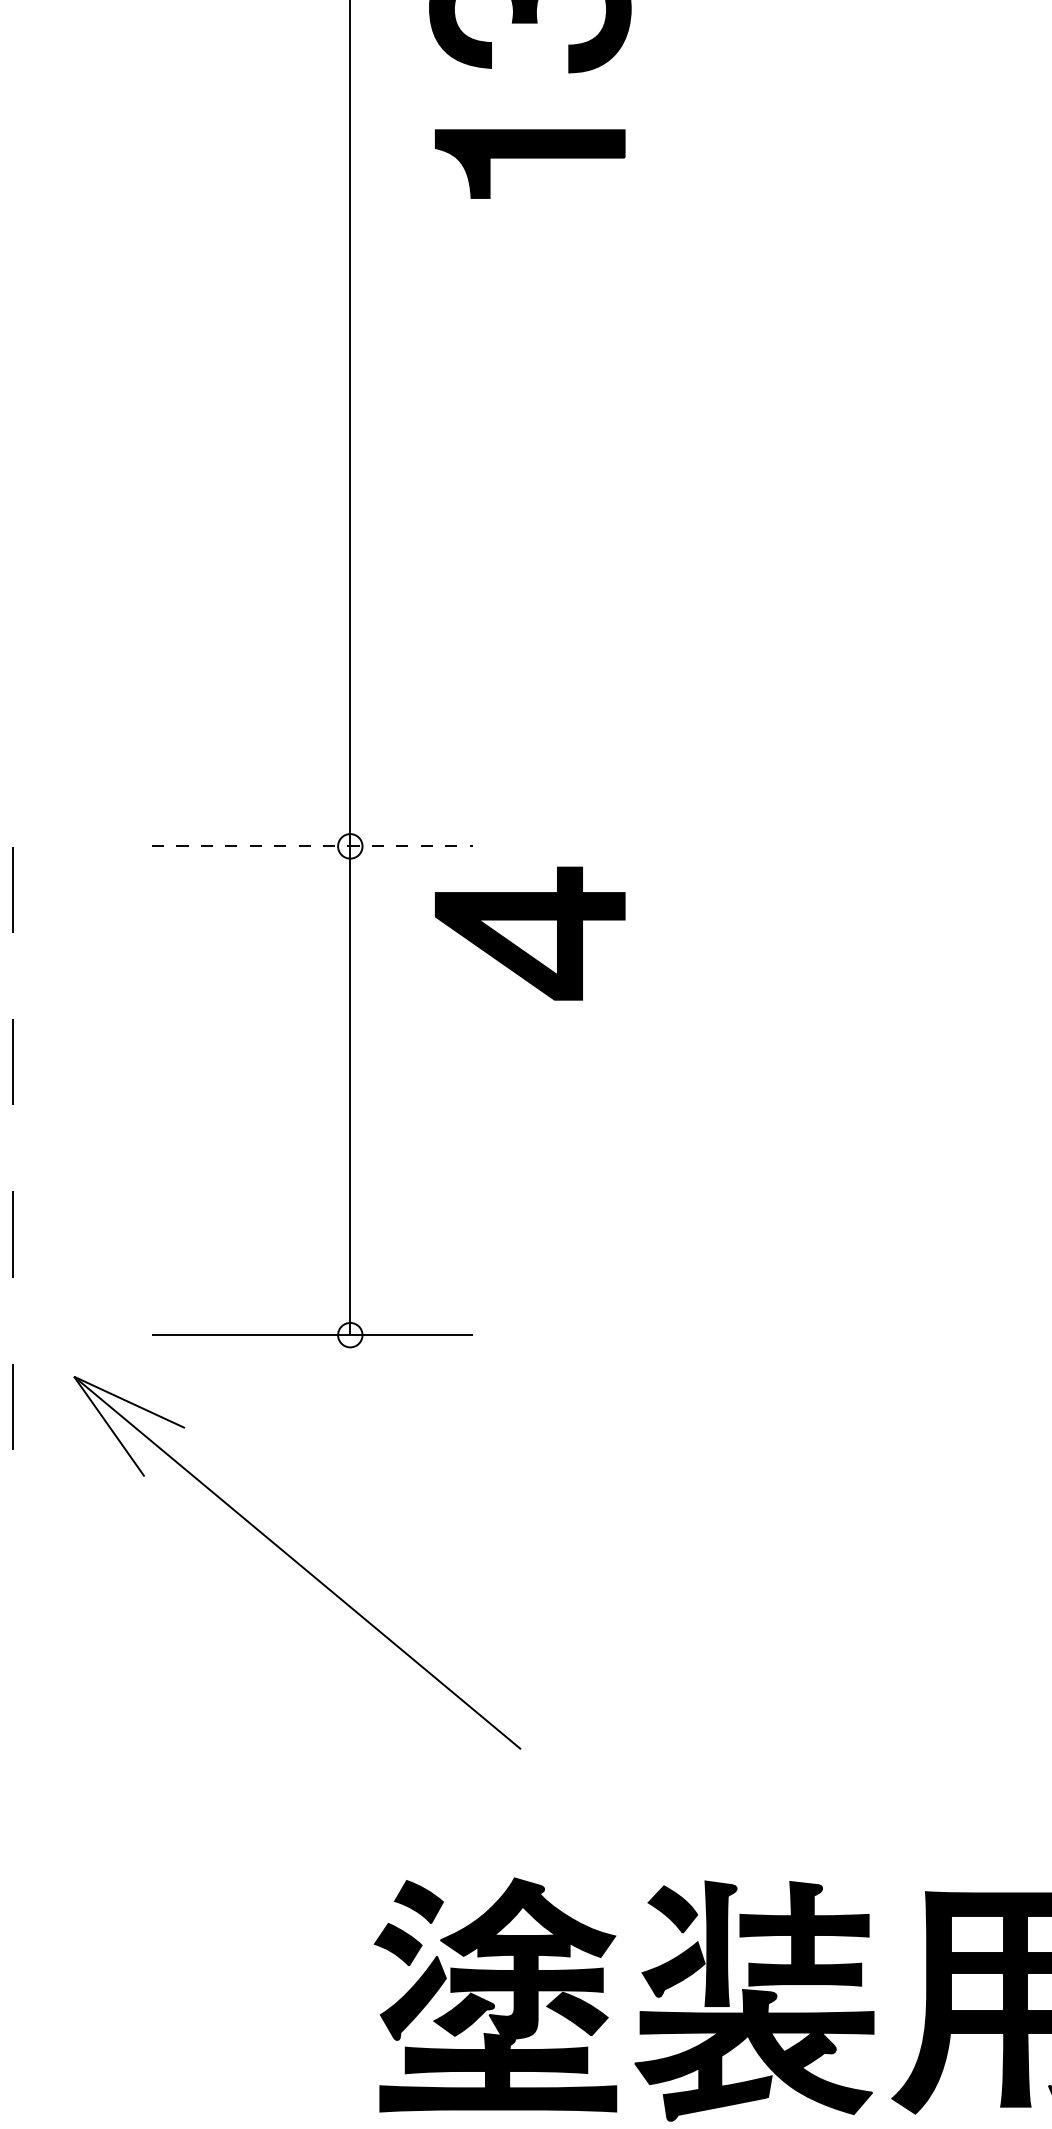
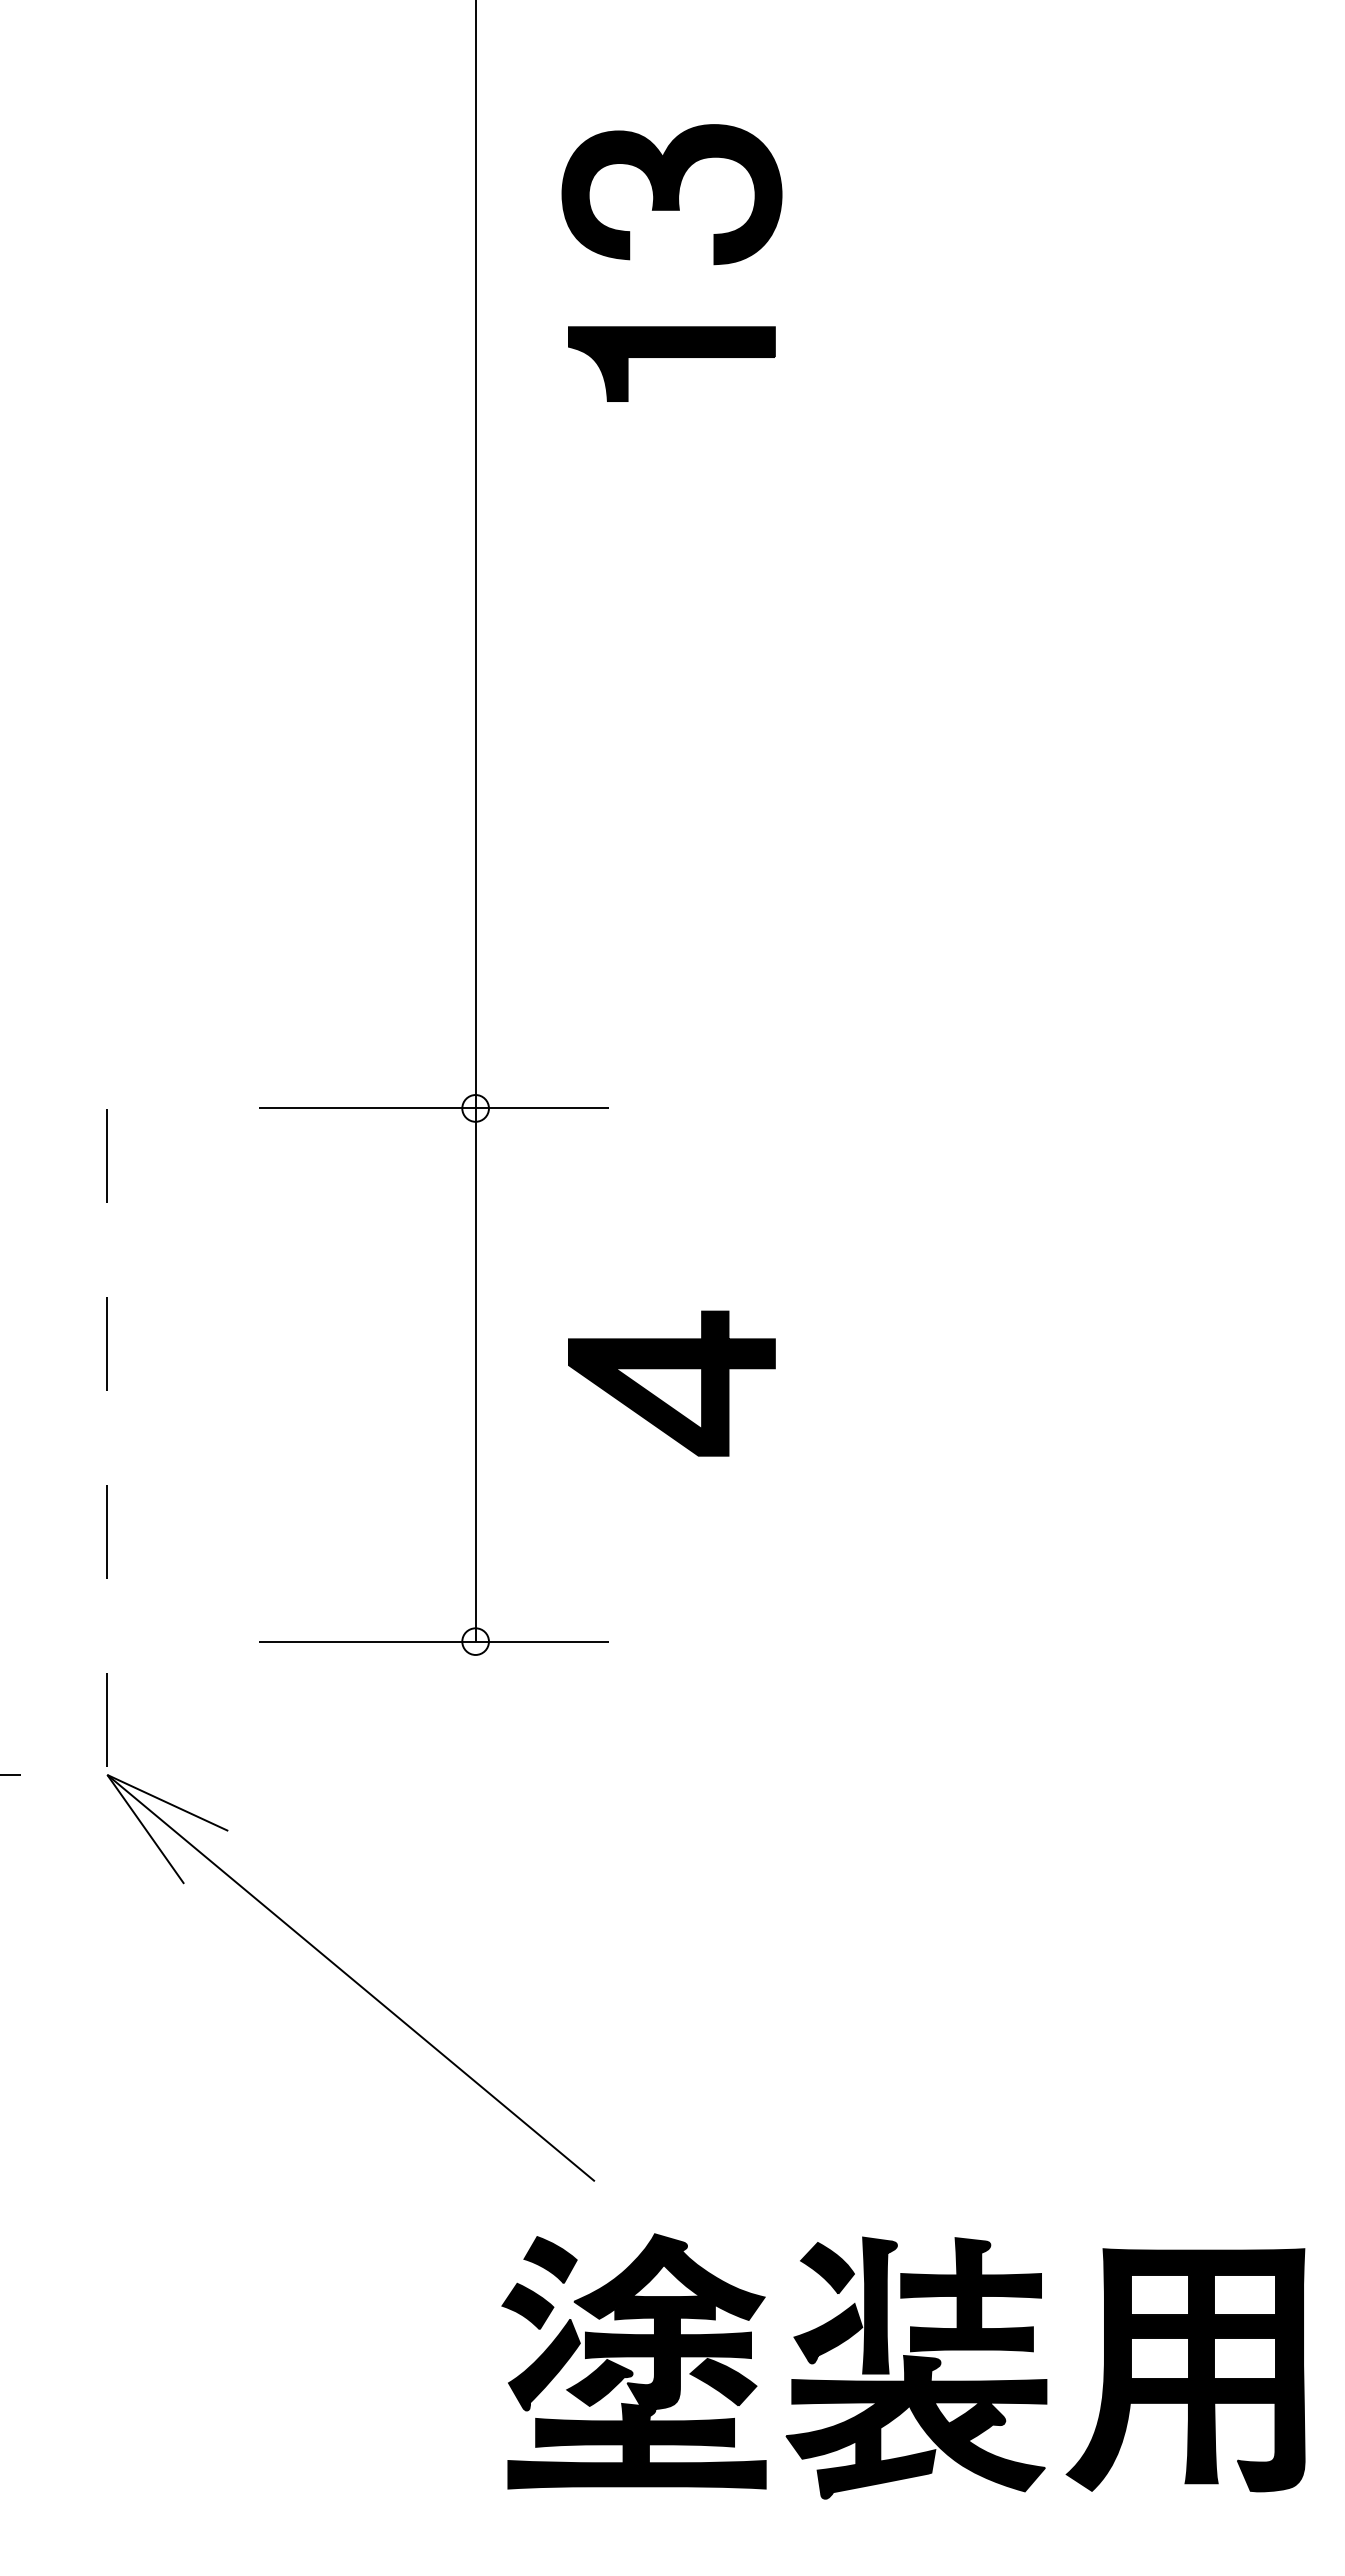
line: (312, 846) -> (434, 1108), dashed -> solid
part: (529, 933) -> (671, 1383), moved
part: (297, 1562) -> (350, 1977), moved

